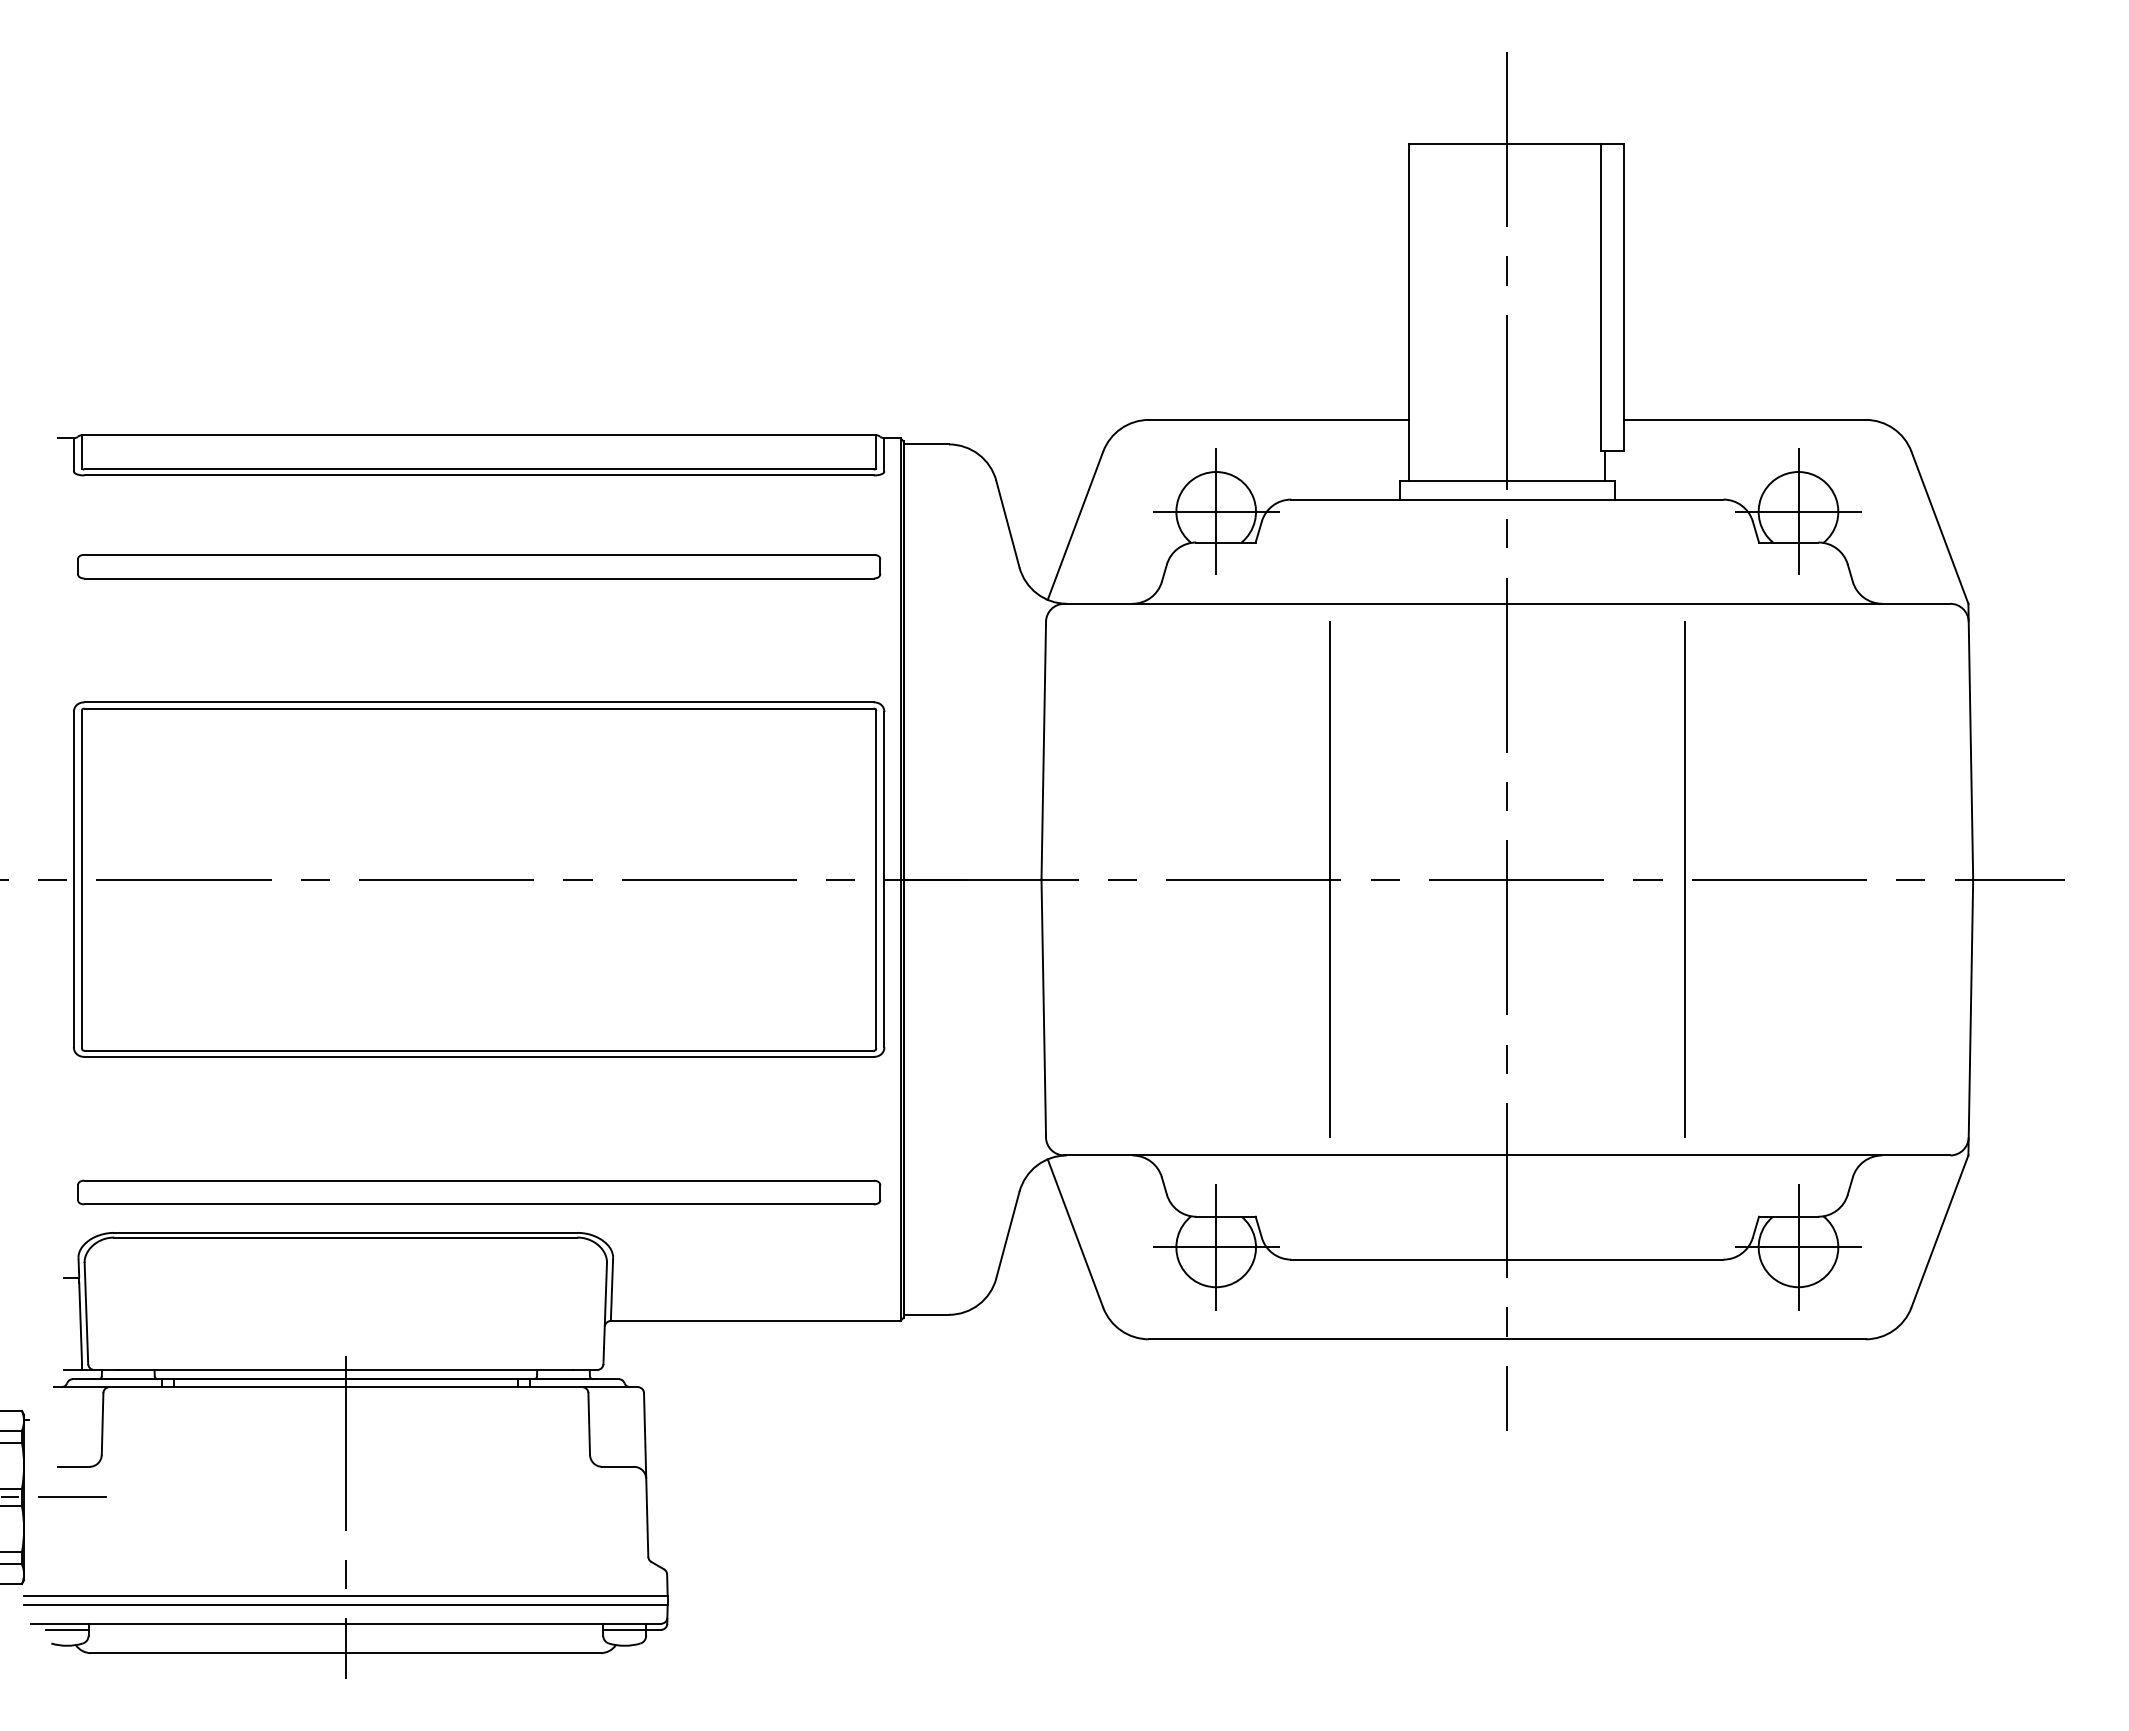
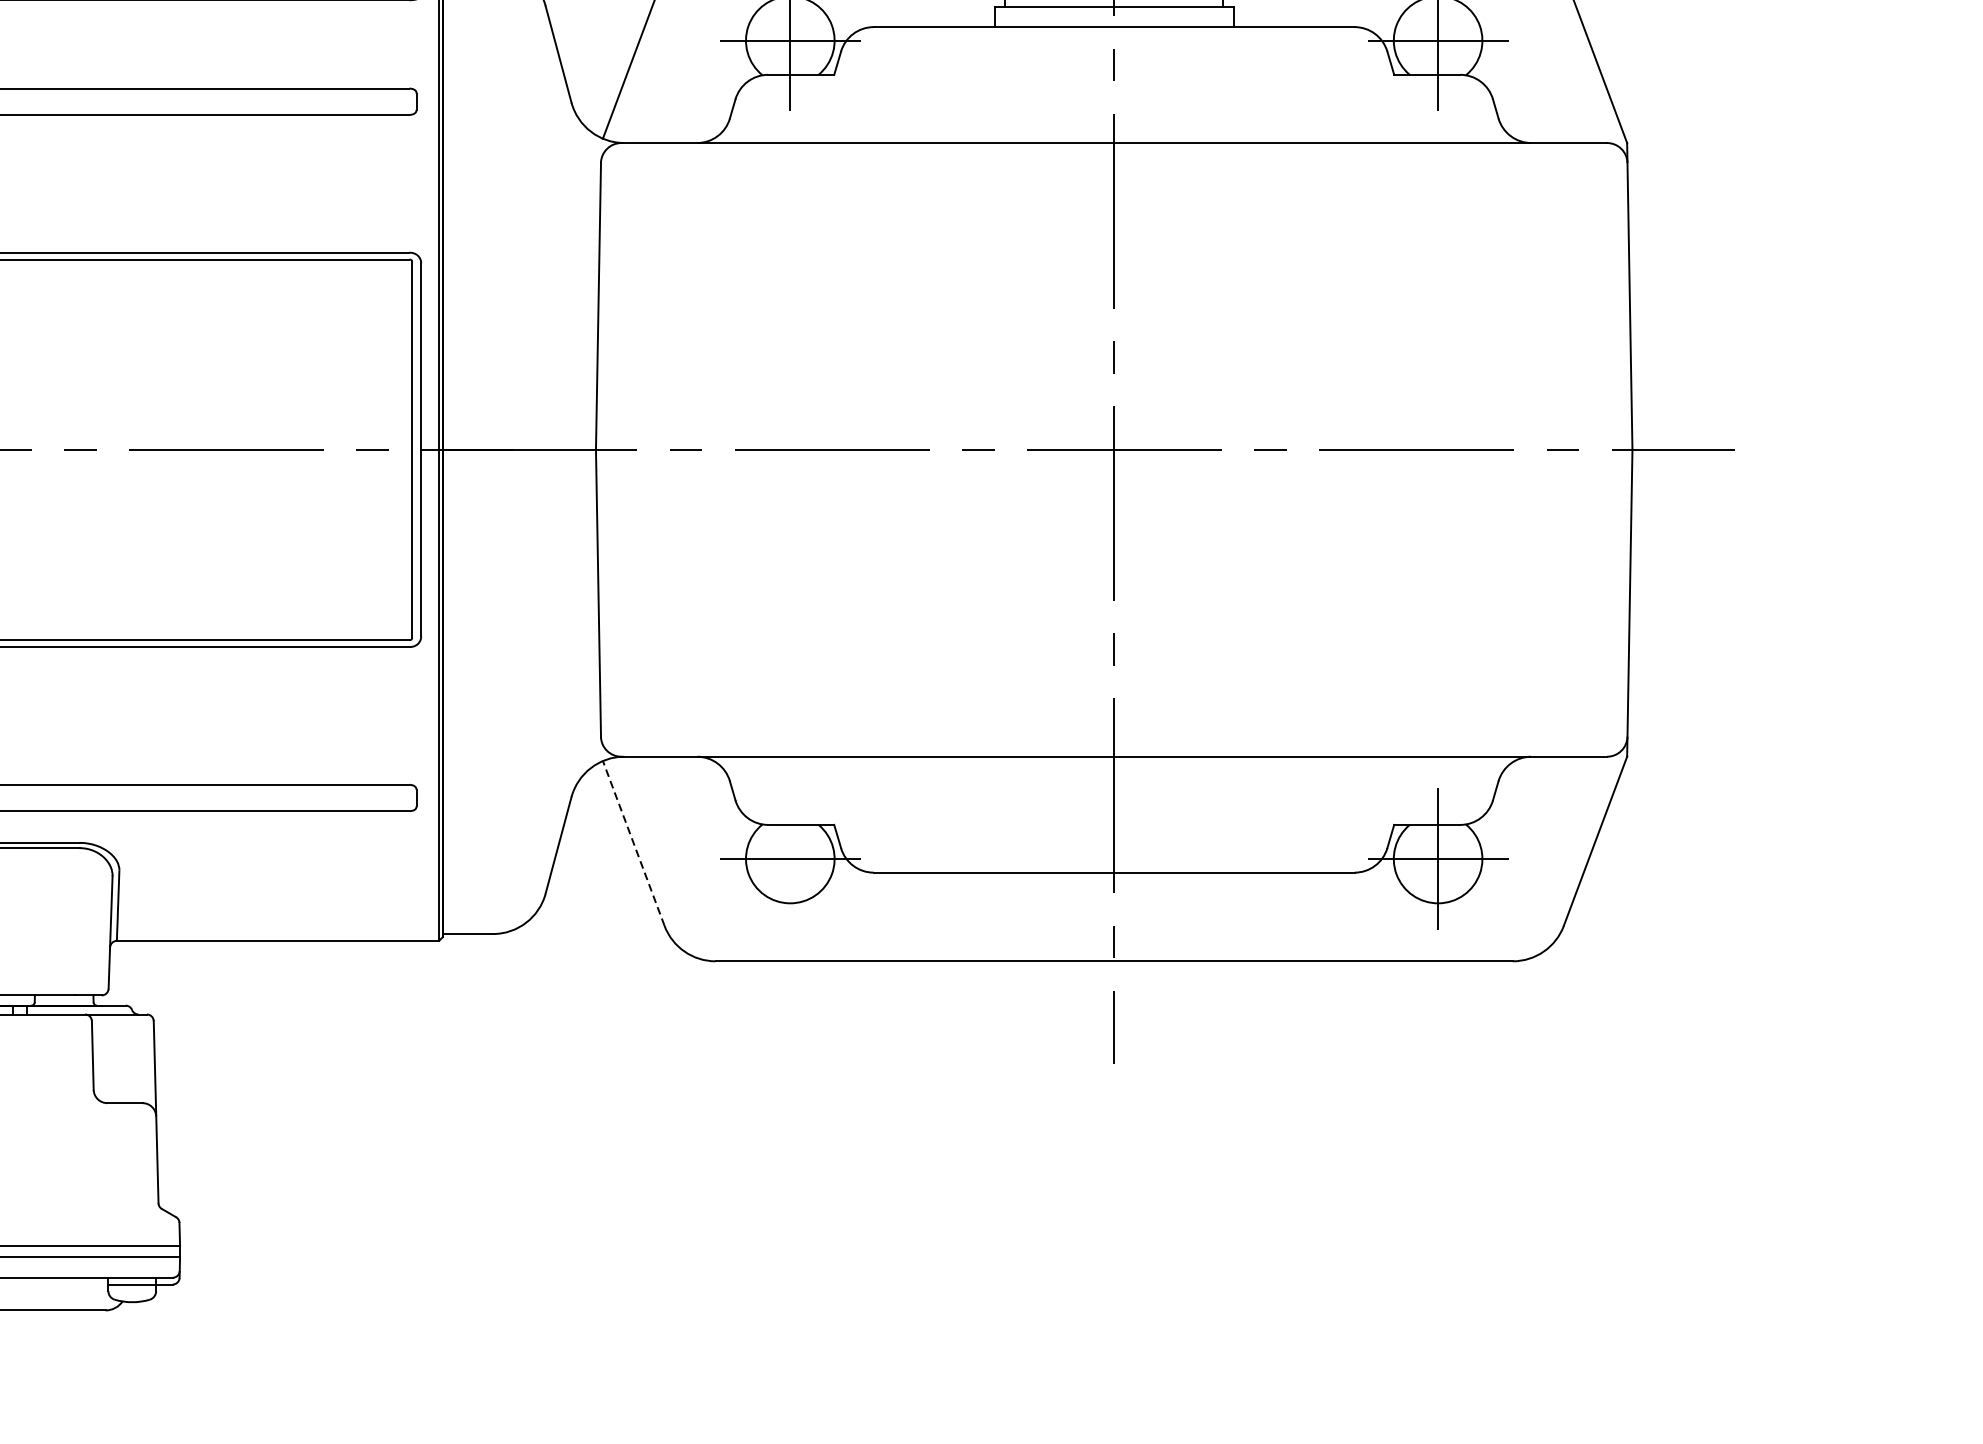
line: (1329, 879) -> (916, 449), removed
line: (1685, 879) -> (1312, 449), removed
line: (1075, 1232) -> (633, 842), solid -> dashed
line: (1216, 1246) -> (790, 858), removed

